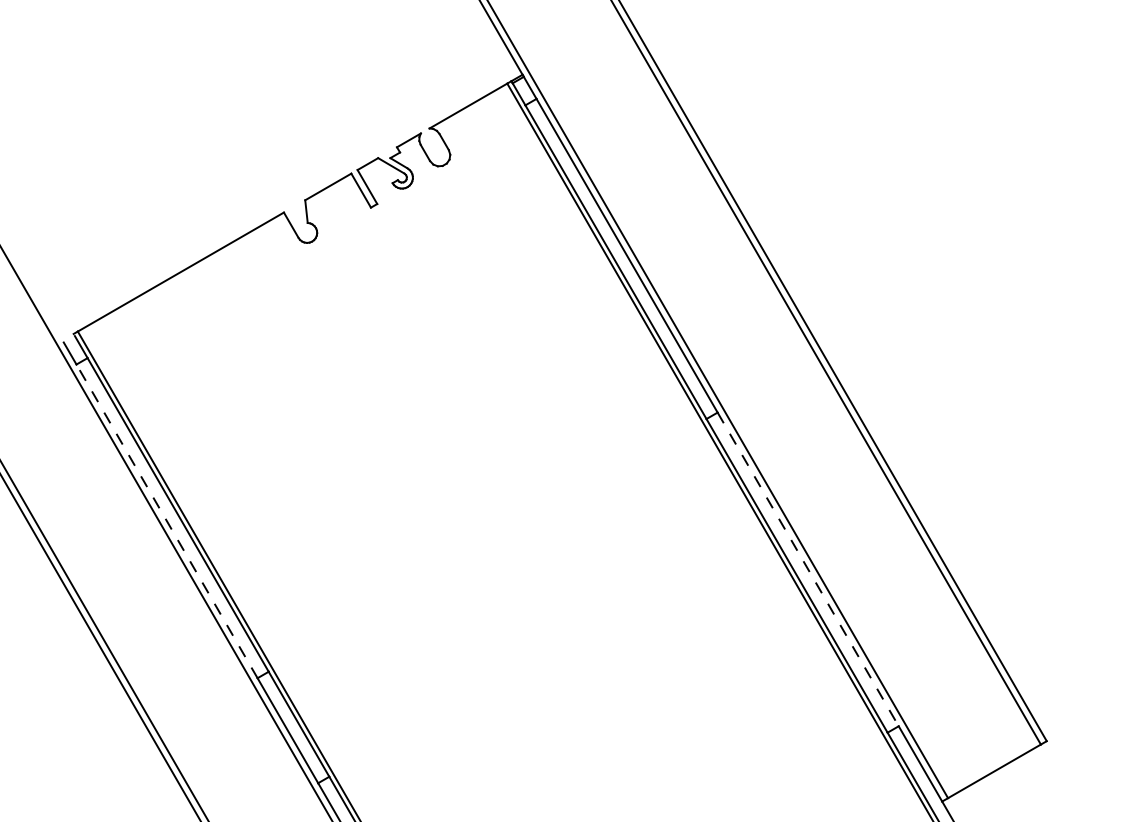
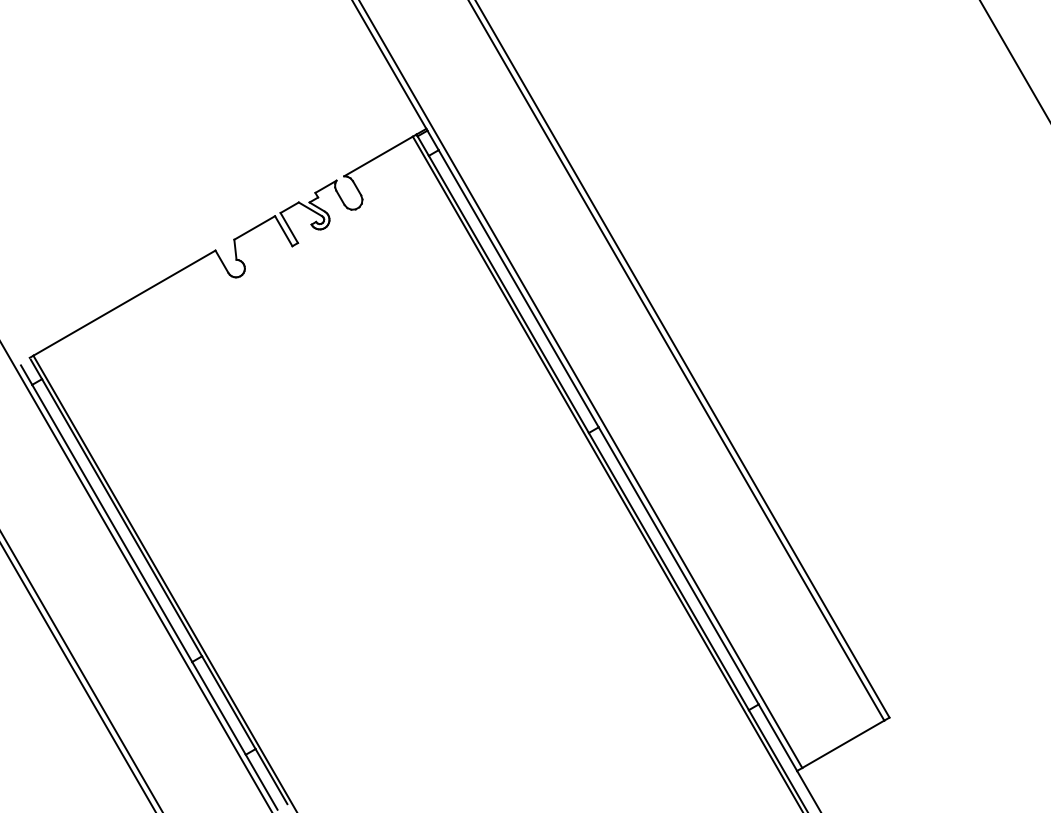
line: (166, 521) -> (111, 523), dashed -> solid
line: (807, 570) -> (678, 566), dashed -> solid

